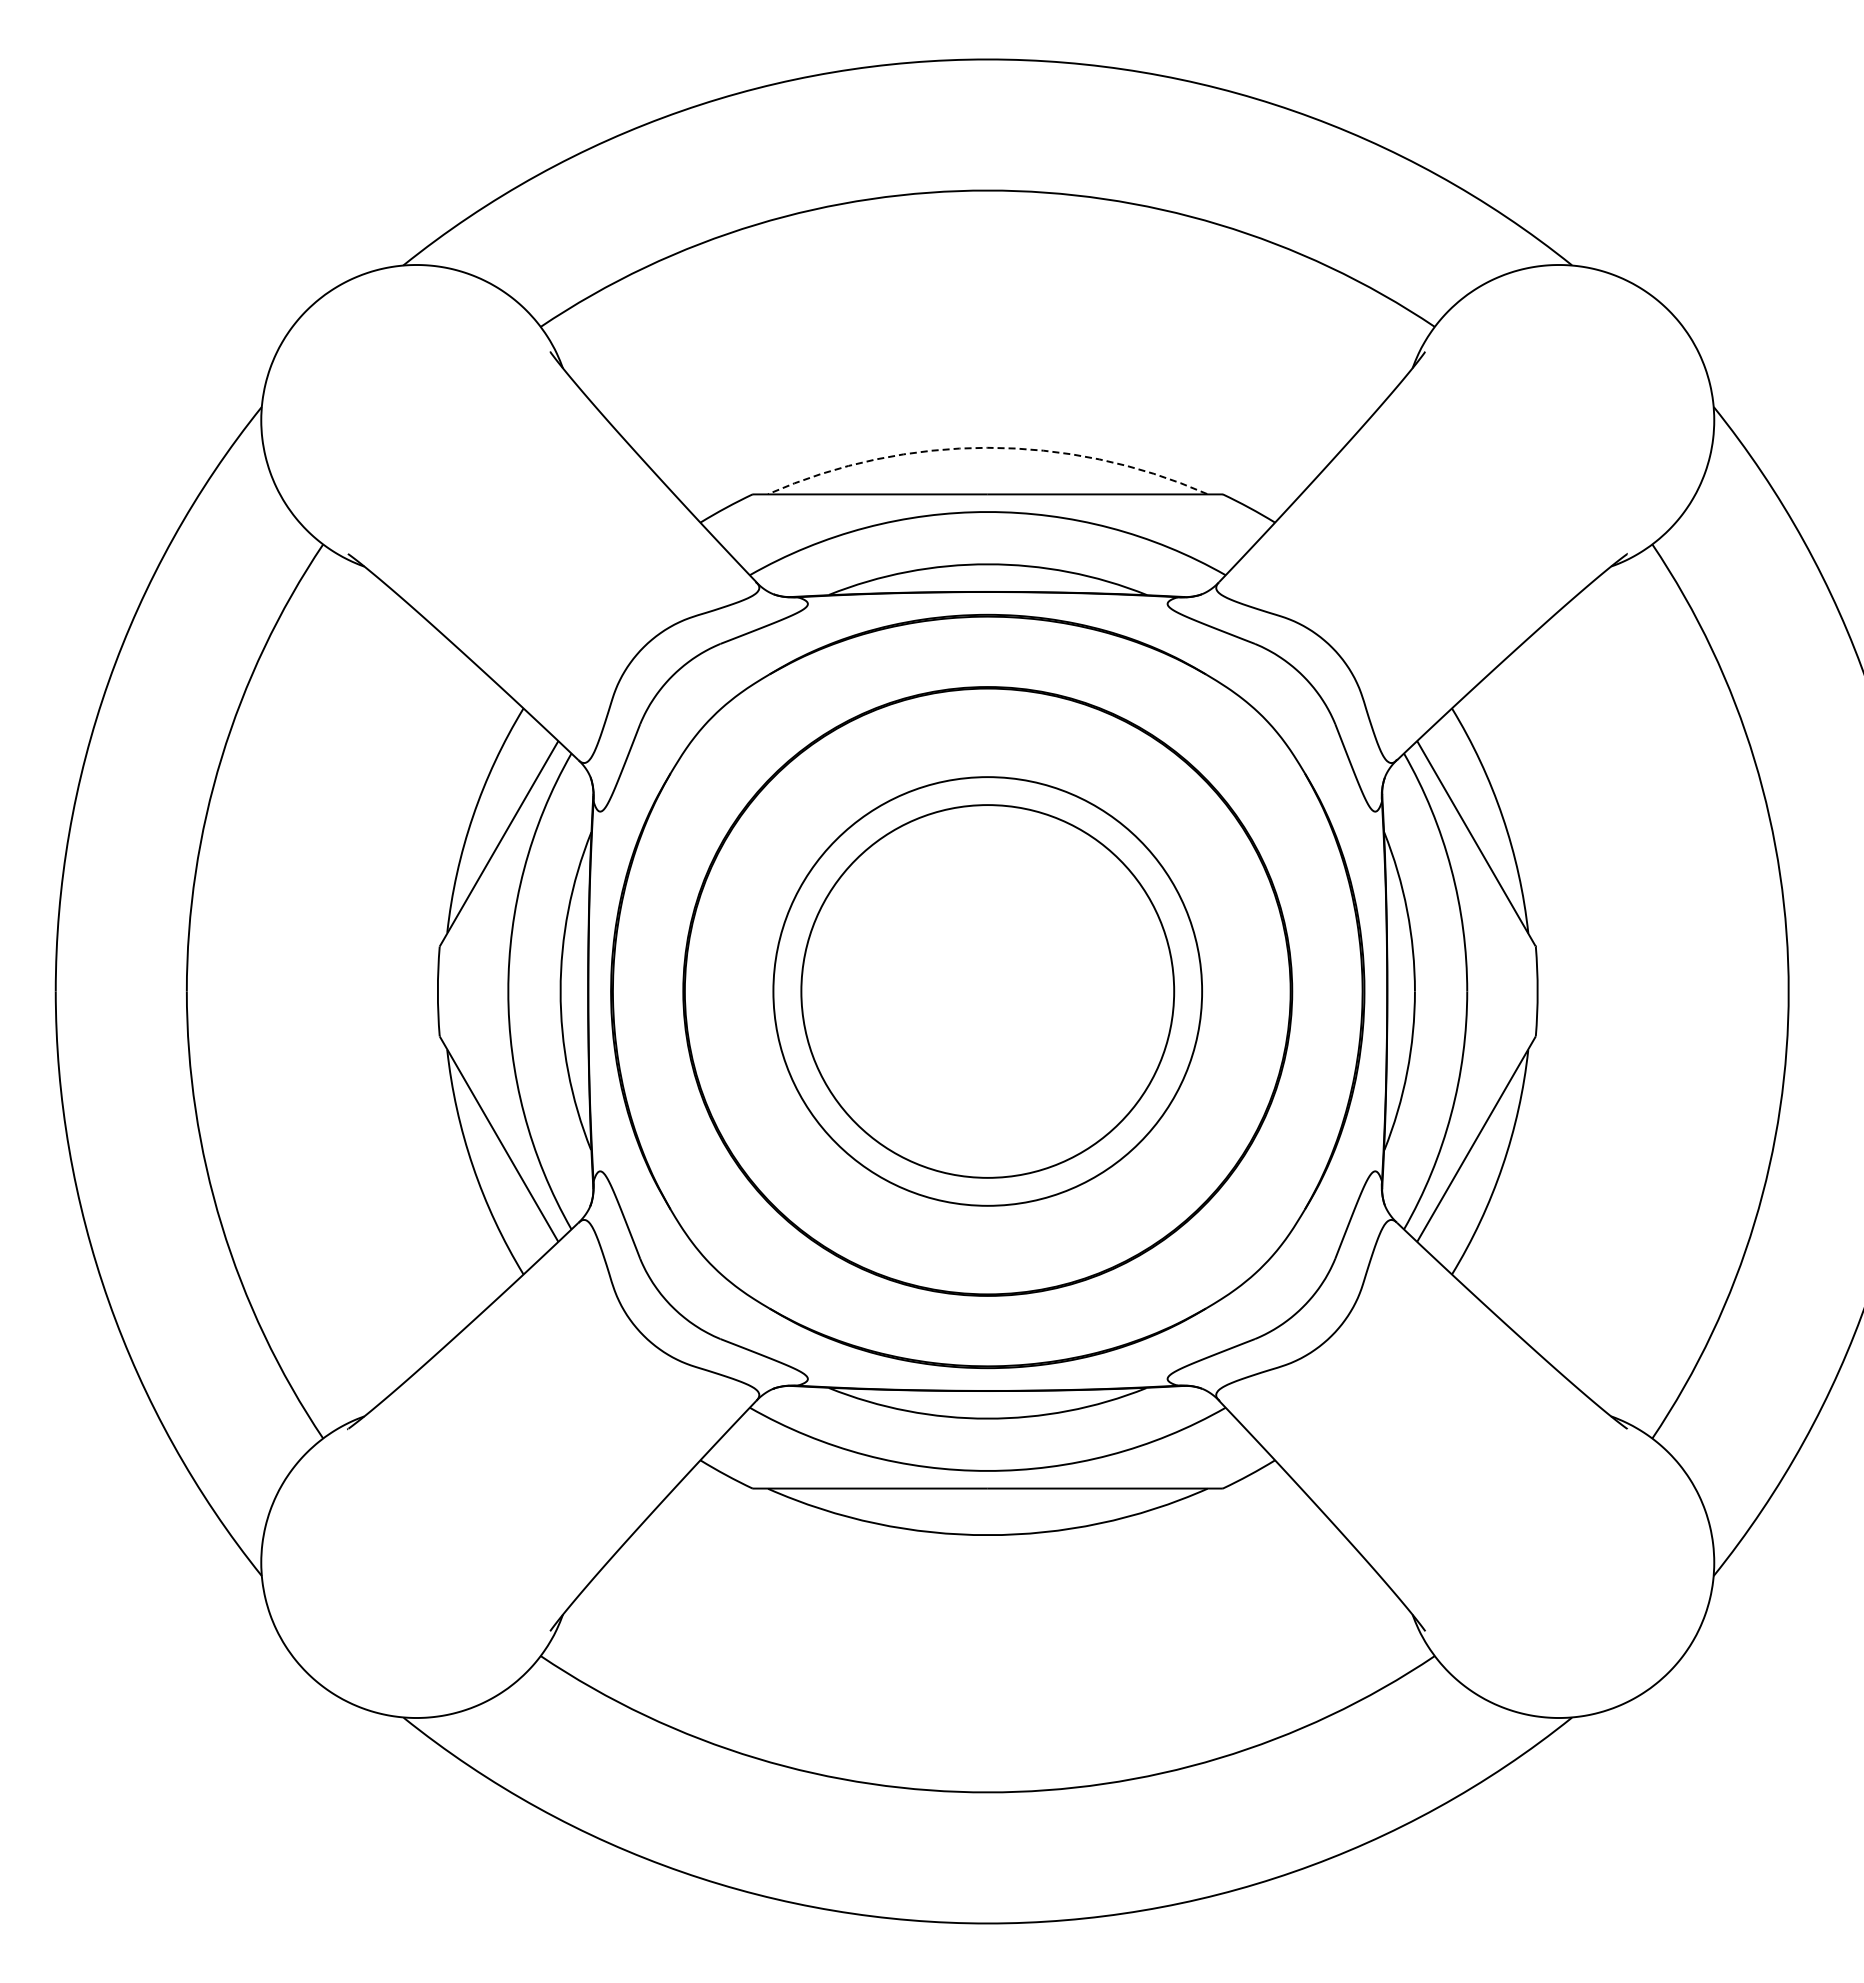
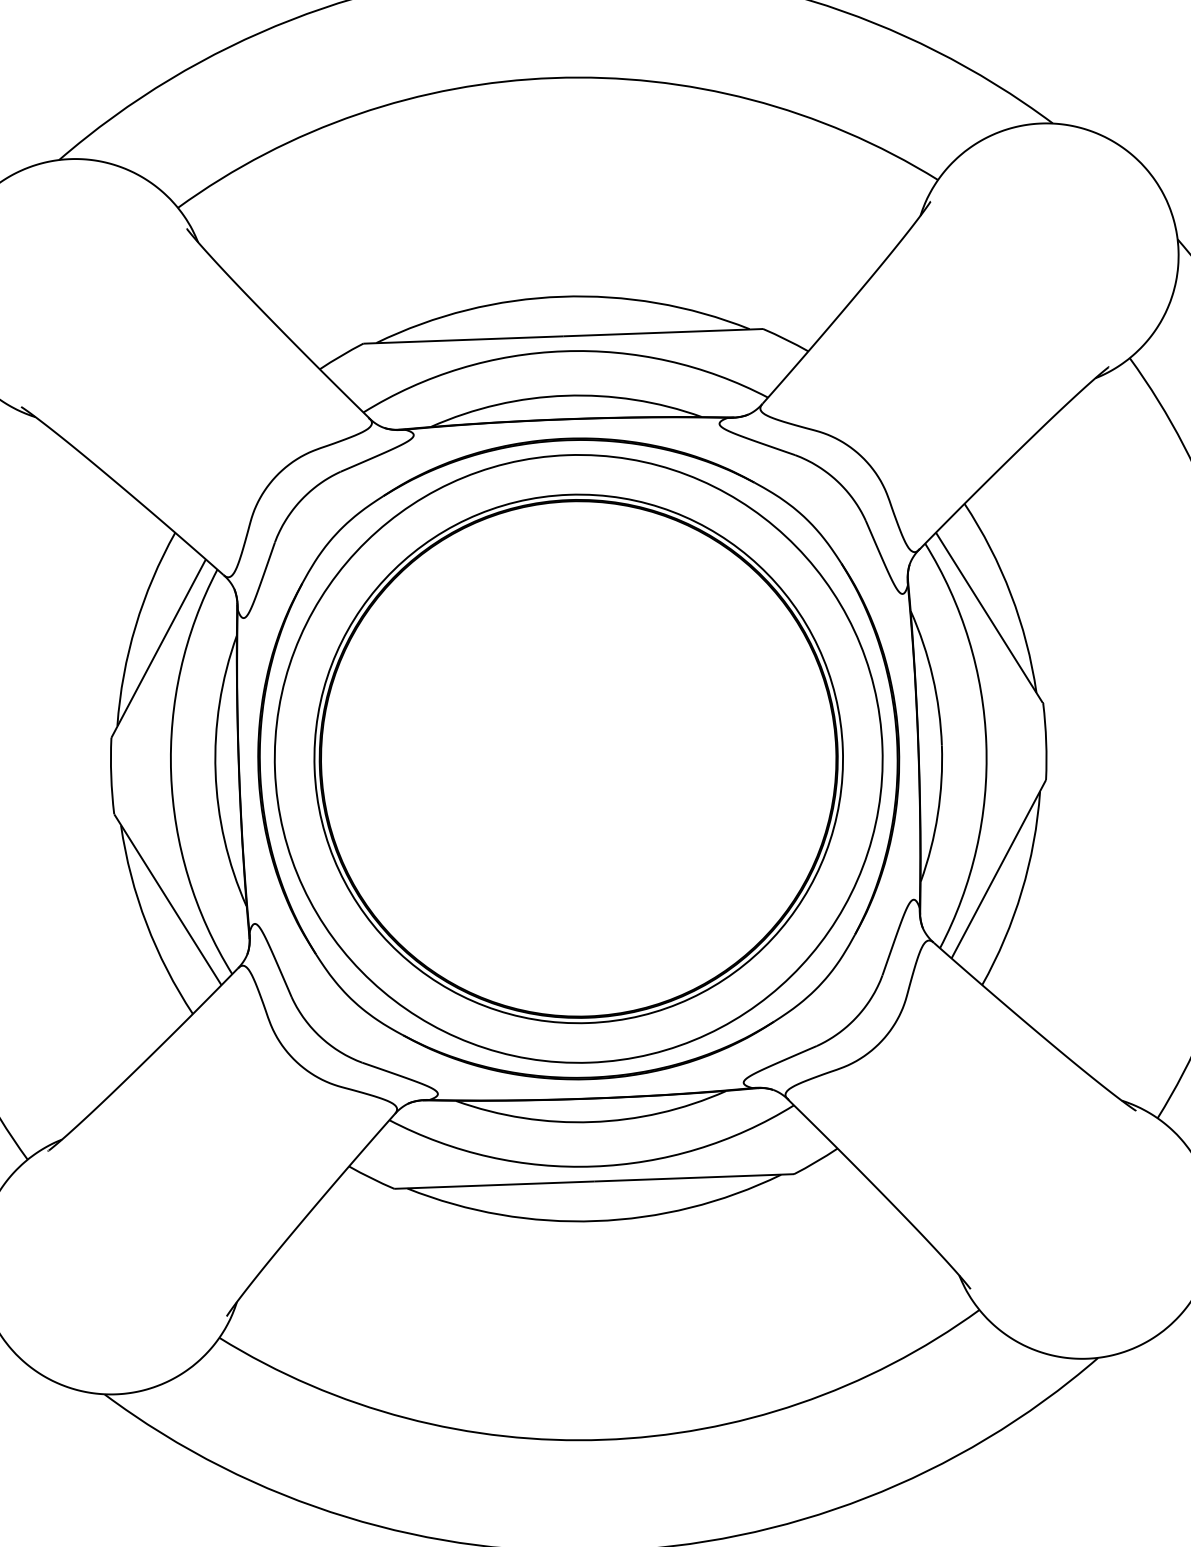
arc: (987, 447) -> (561, 296), dashed -> solid
circle: (987, 991) -> (578, 758), size x1.67
circle: (987, 991) -> (578, 758), size x1.67

